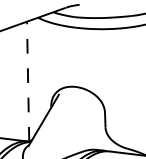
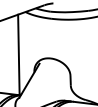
line: (27, 80) -> (18, 54), dashed -> solid

